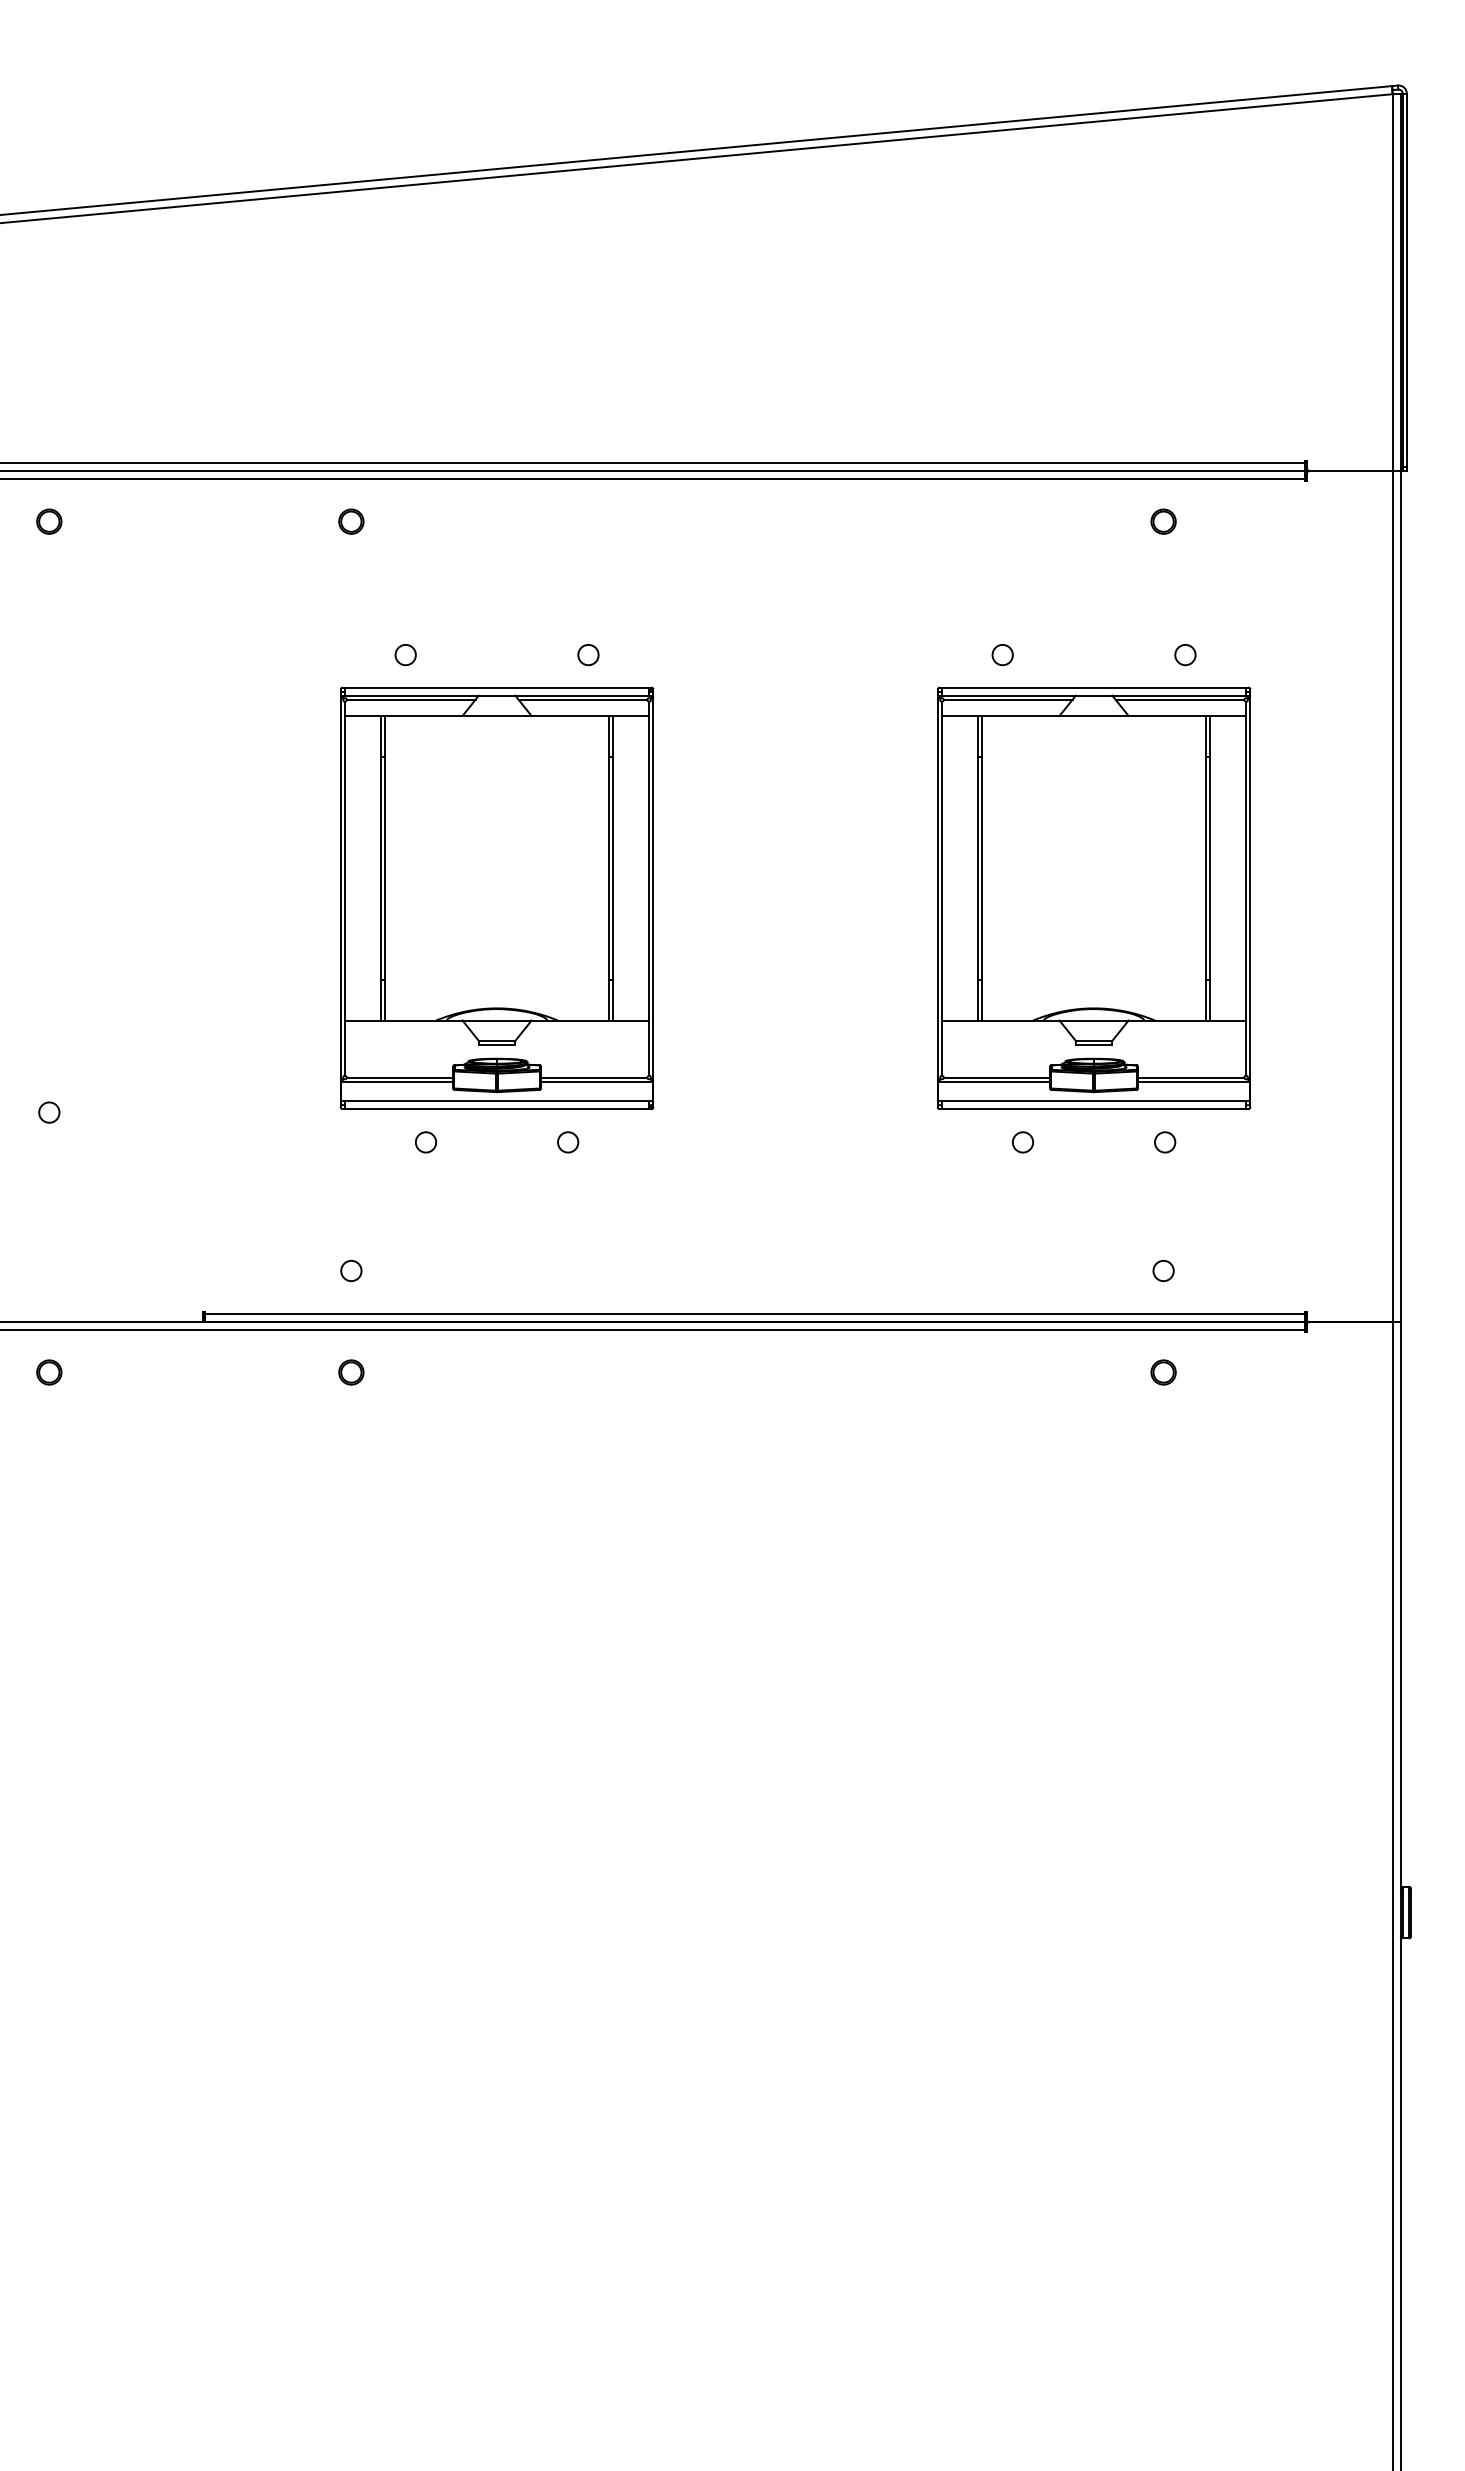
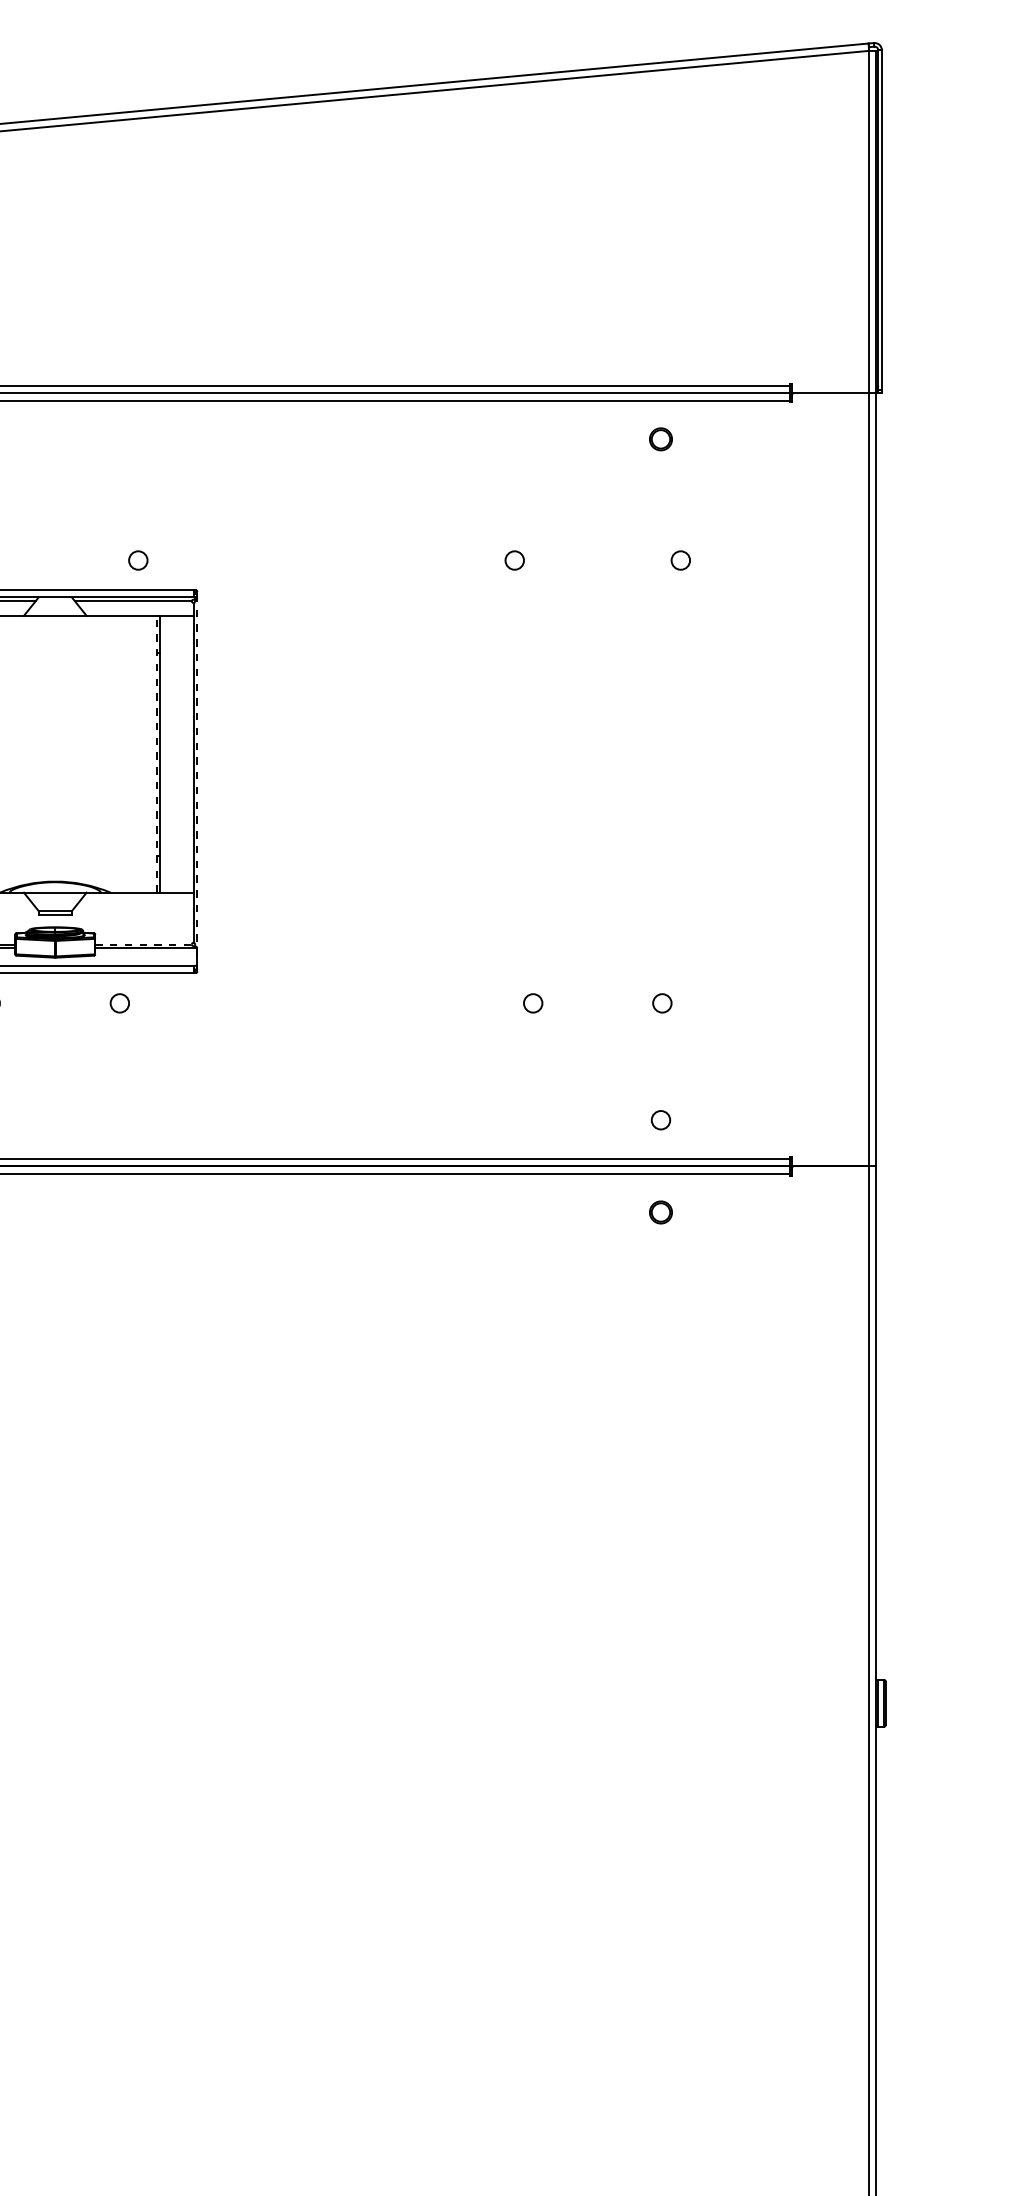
line: (608, 867) -> (156, 753), solid -> dashed
part: (1094, 897) -> (598, 780), removed
line: (653, 898) -> (197, 781), solid -> dashed
line: (594, 1077) -> (143, 944), solid -> dashed

